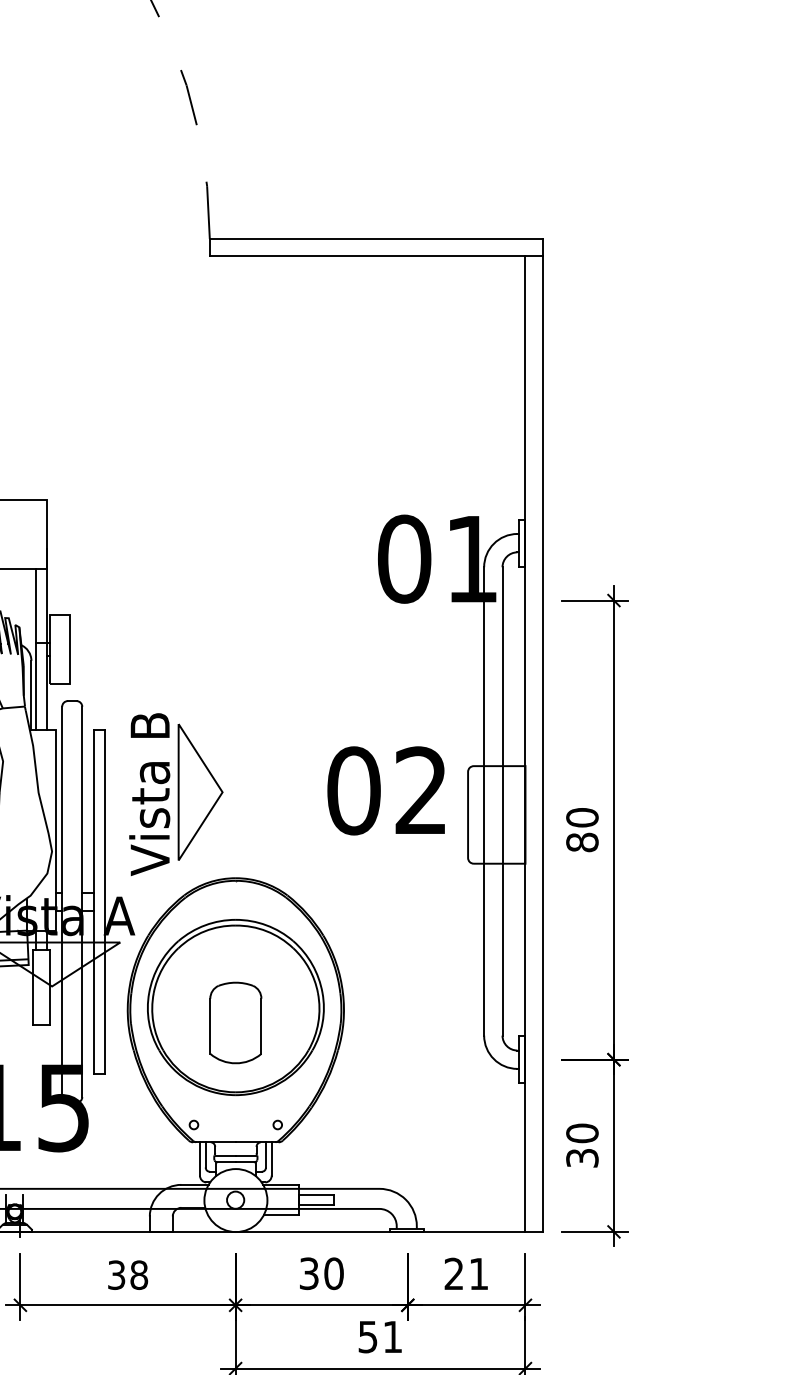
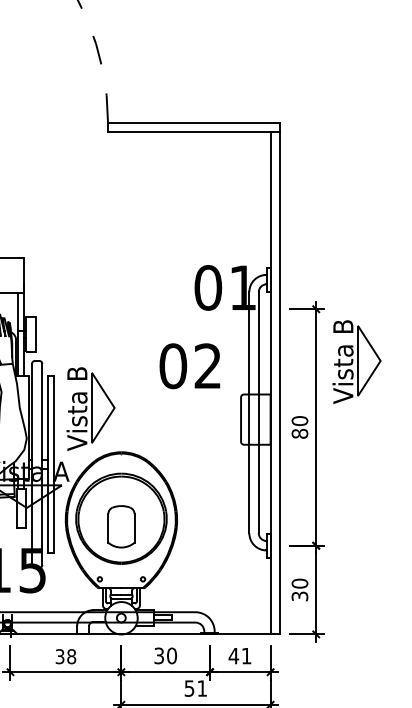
part: (692, 702) -> (356, 361), added
text: (385, 791) -> (189, 366), moved
text: (453, 1272) -> (233, 655), 21 -> 41

